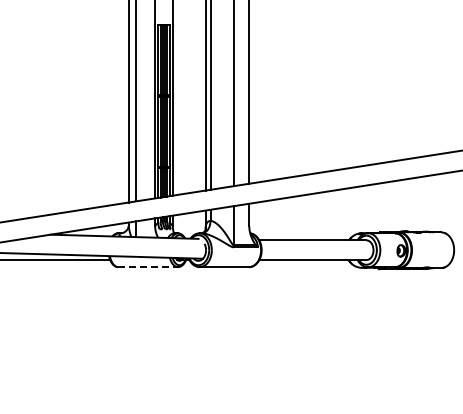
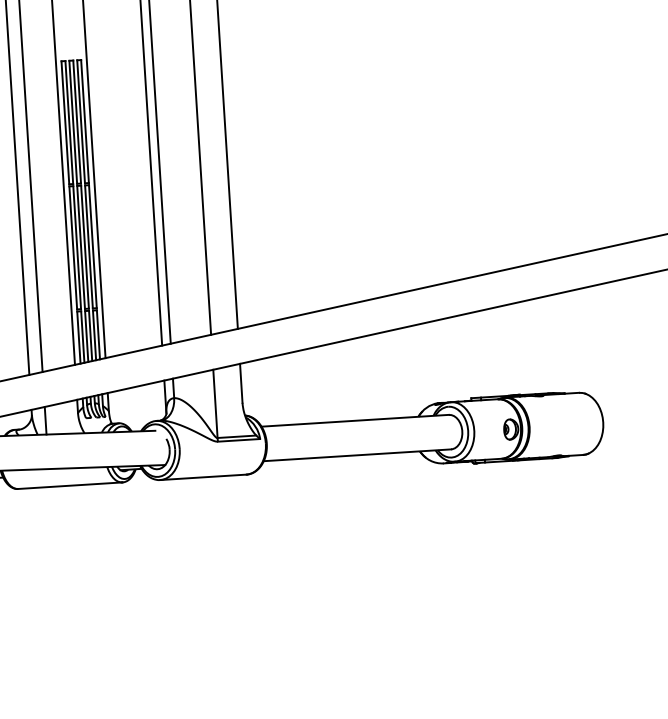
line: (148, 267) -> (70, 486), dashed -> solid

